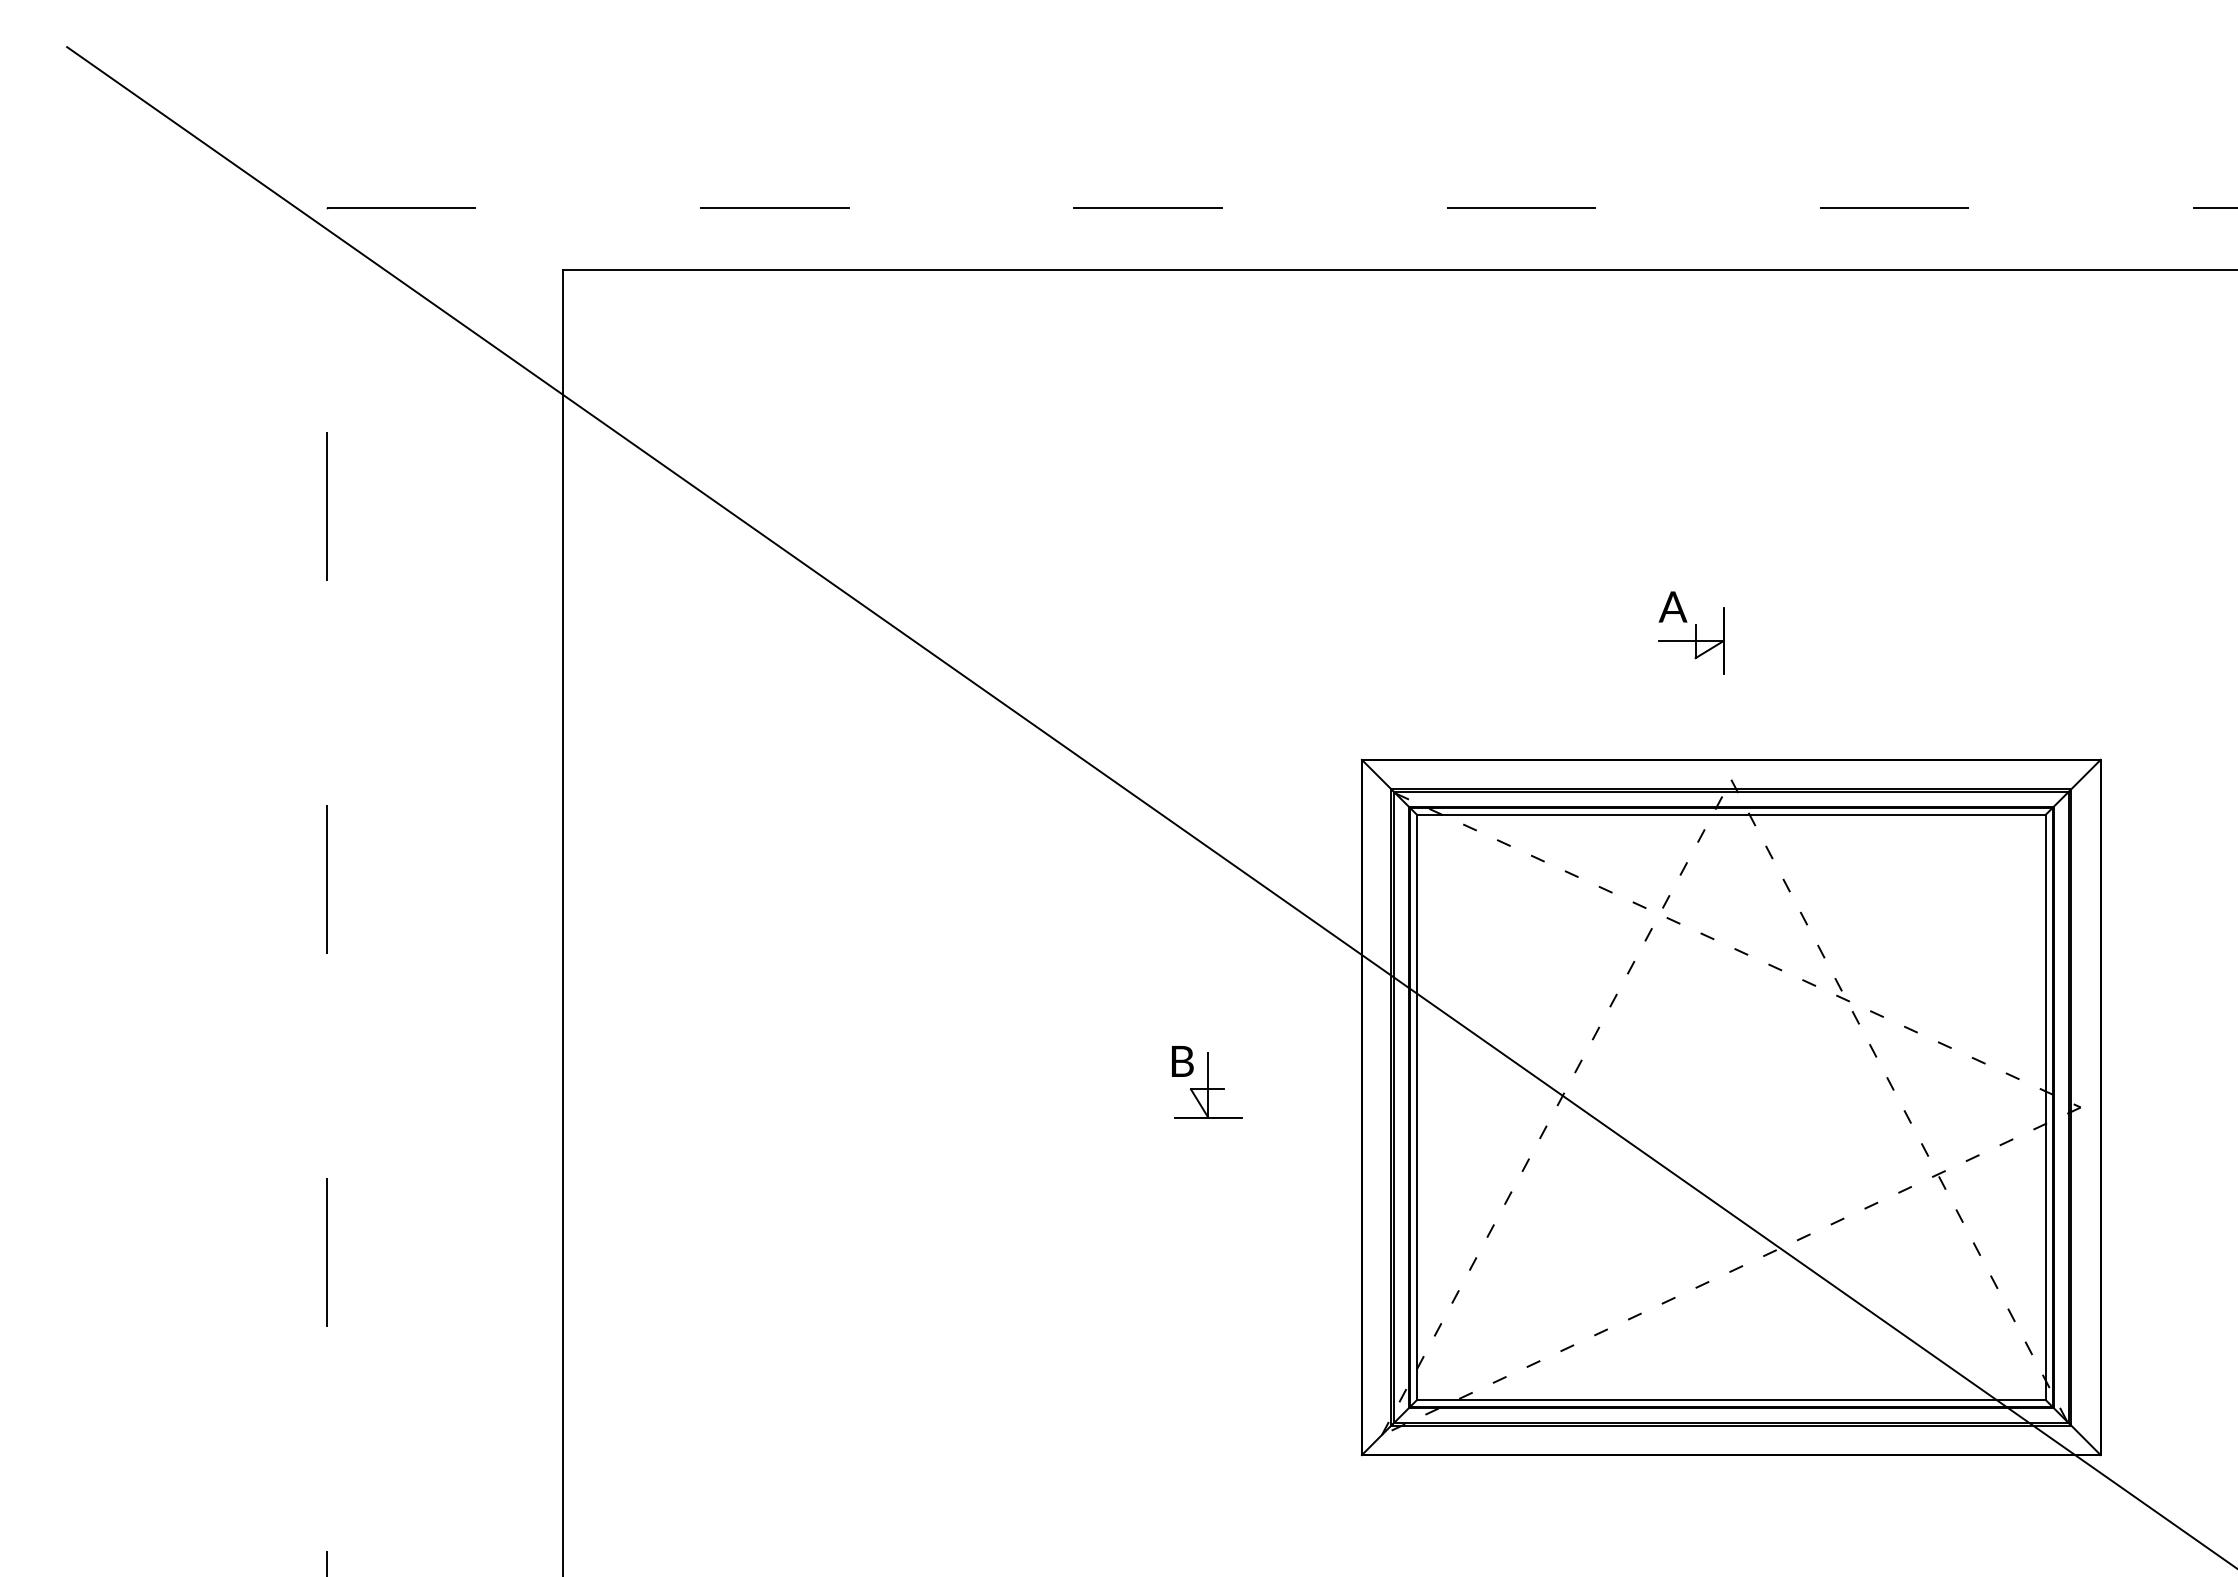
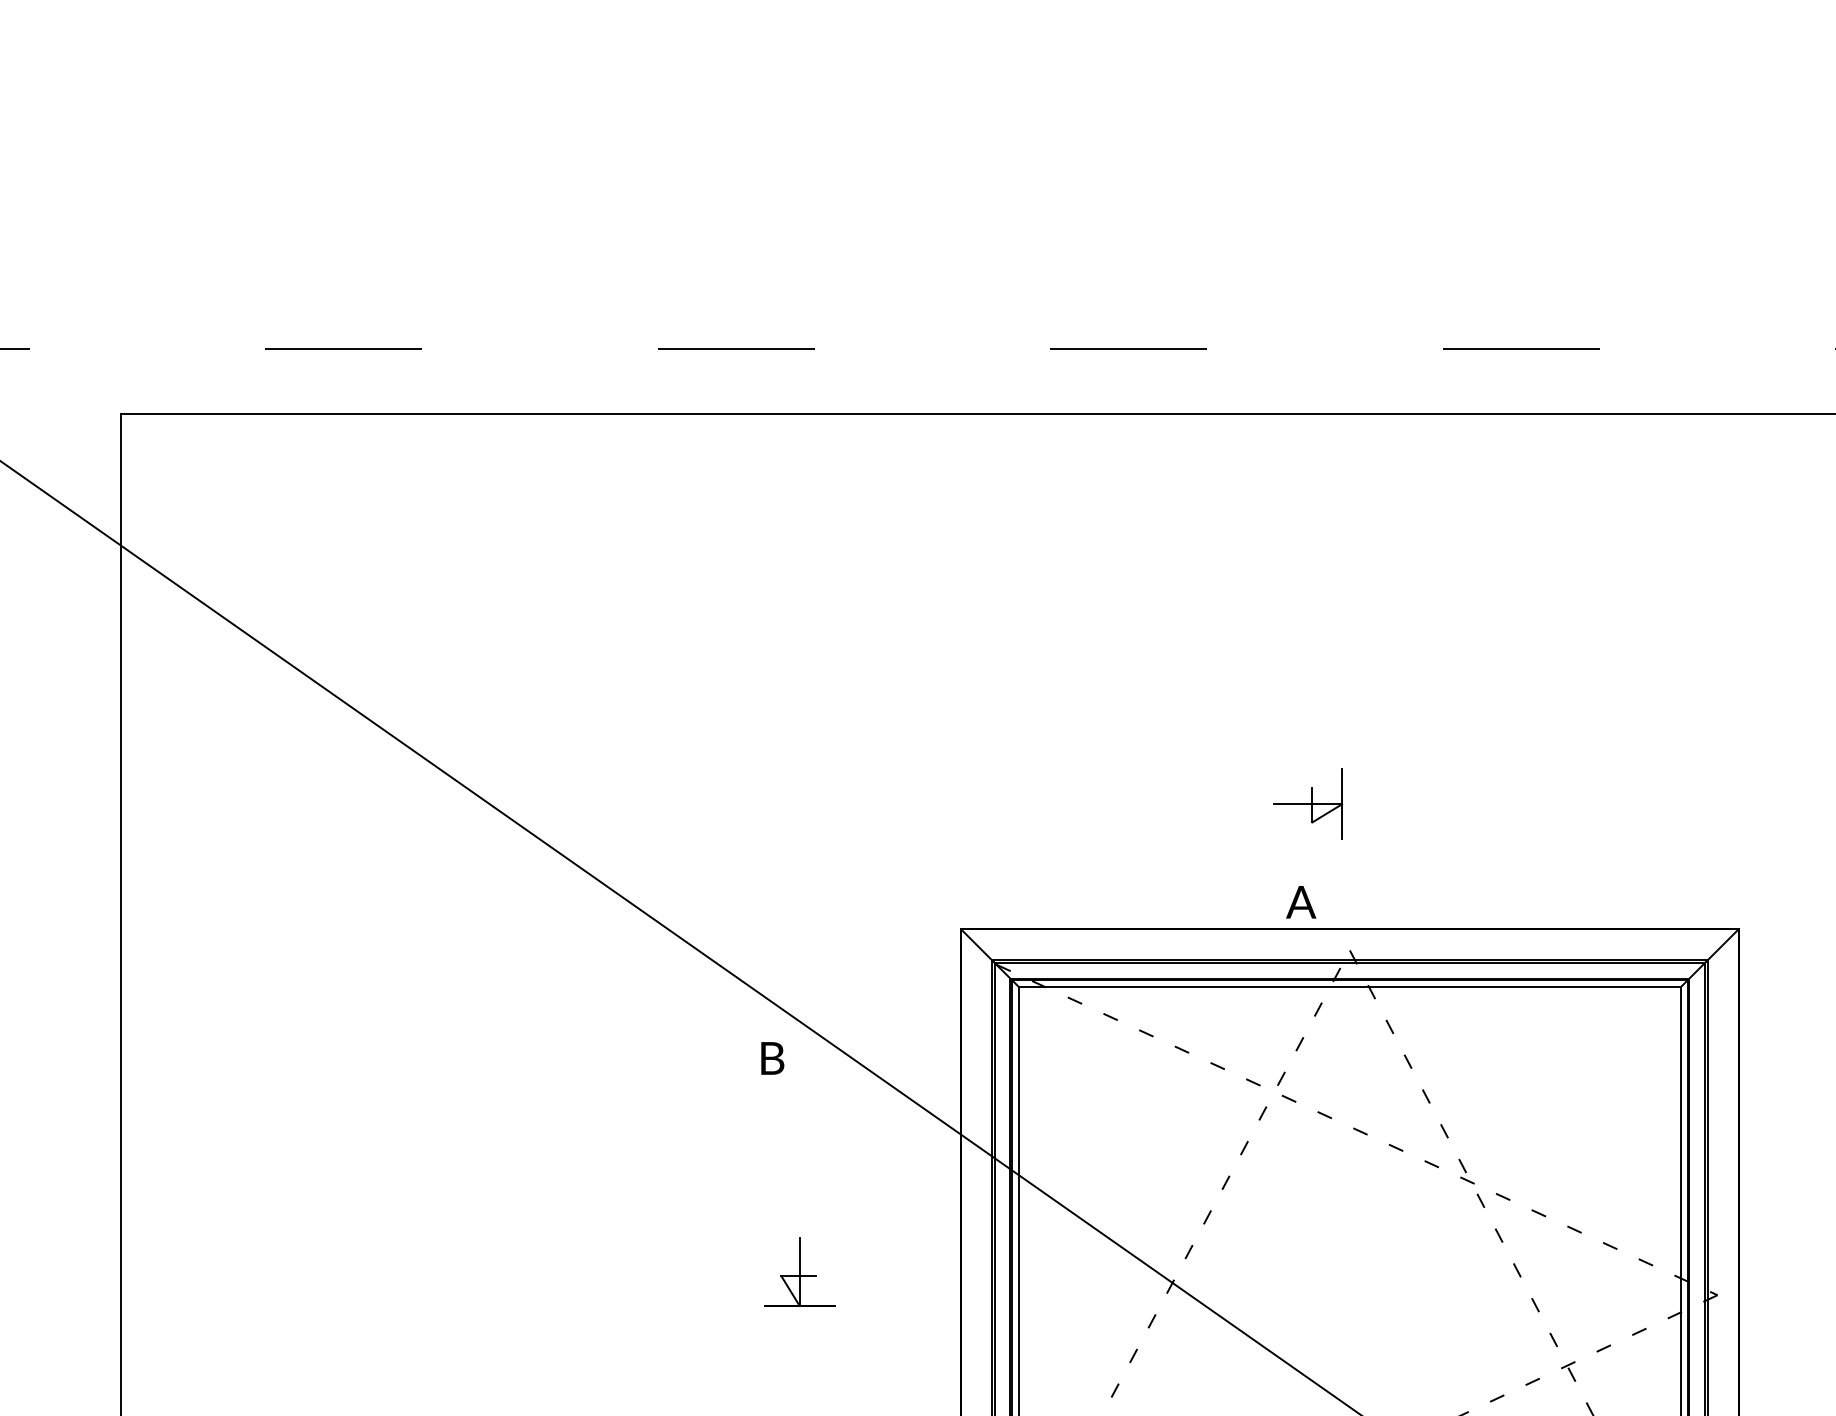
text: (1672, 606) -> (1300, 901), moved
text: (1182, 1061) -> (772, 1058), moved

